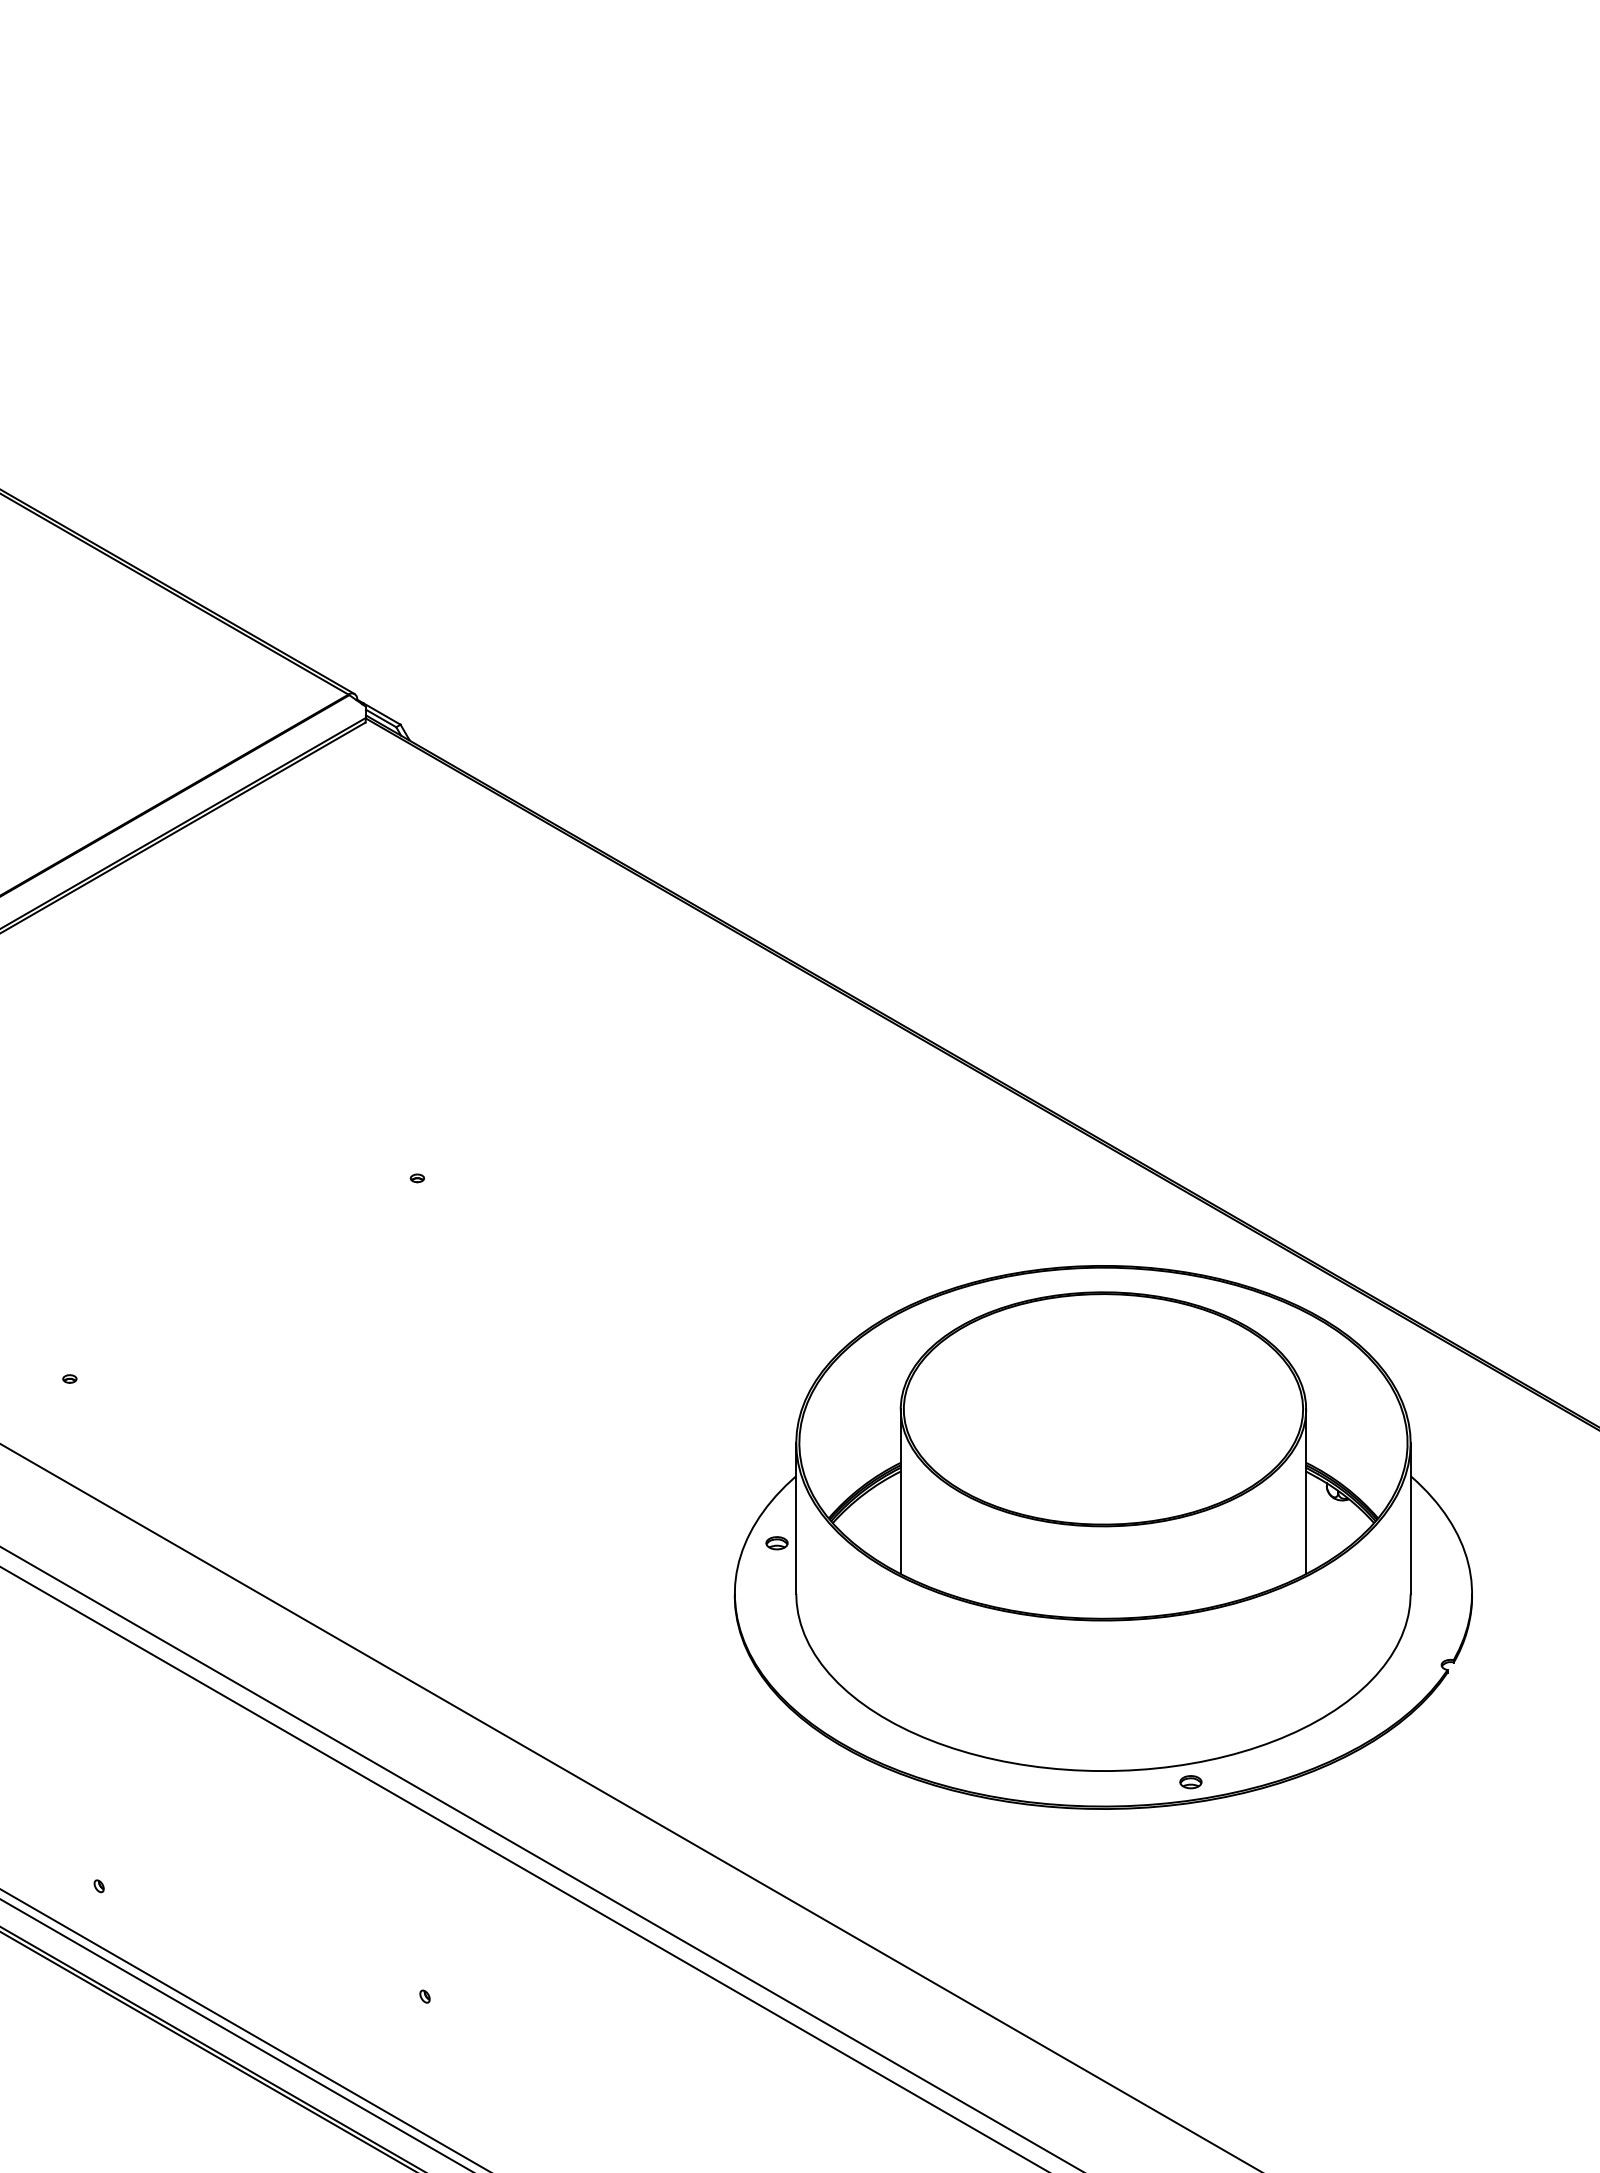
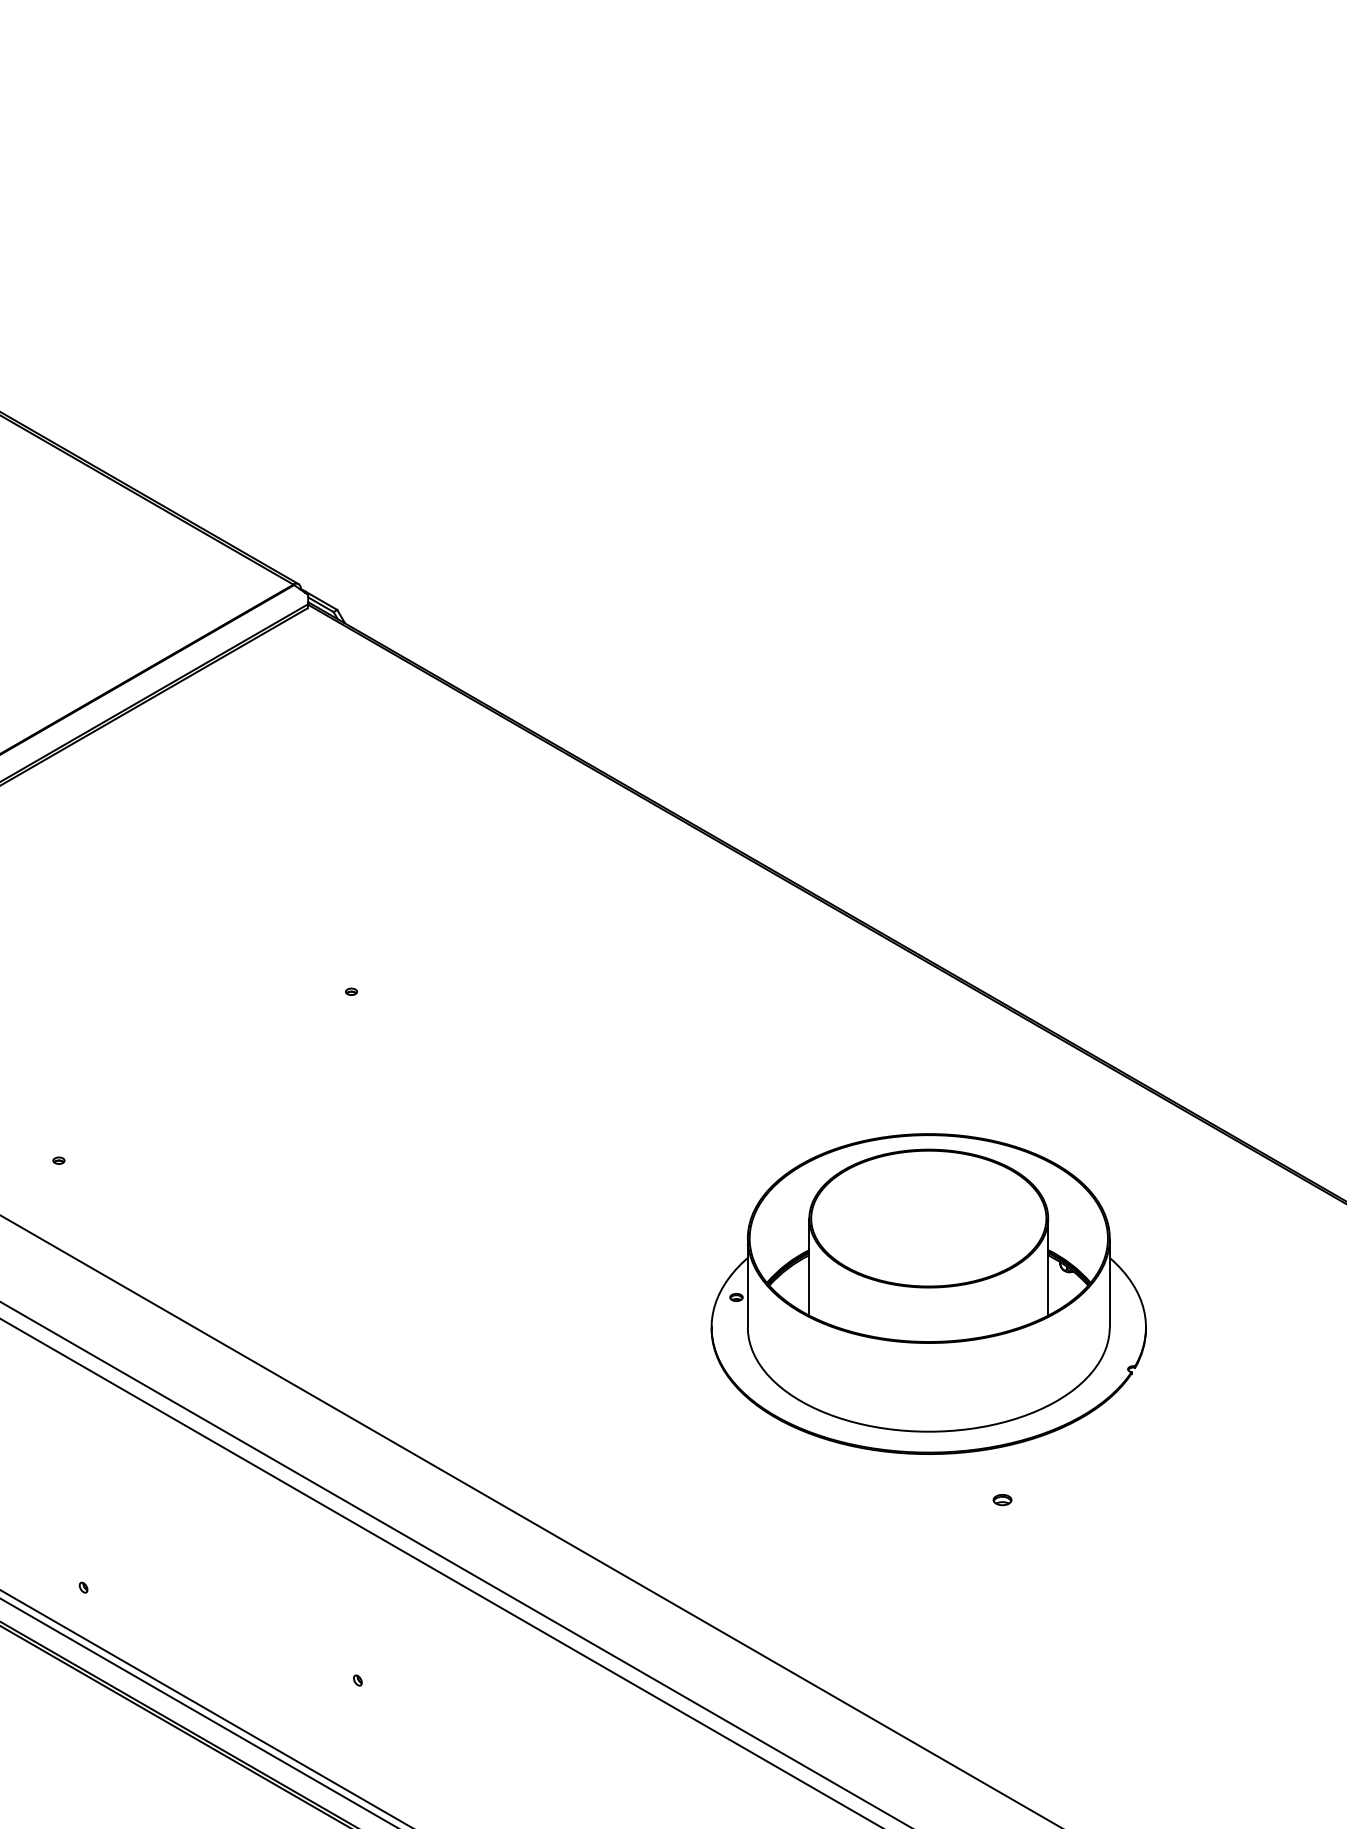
part: (1102, 1537) -> (928, 1294), size x0.7

